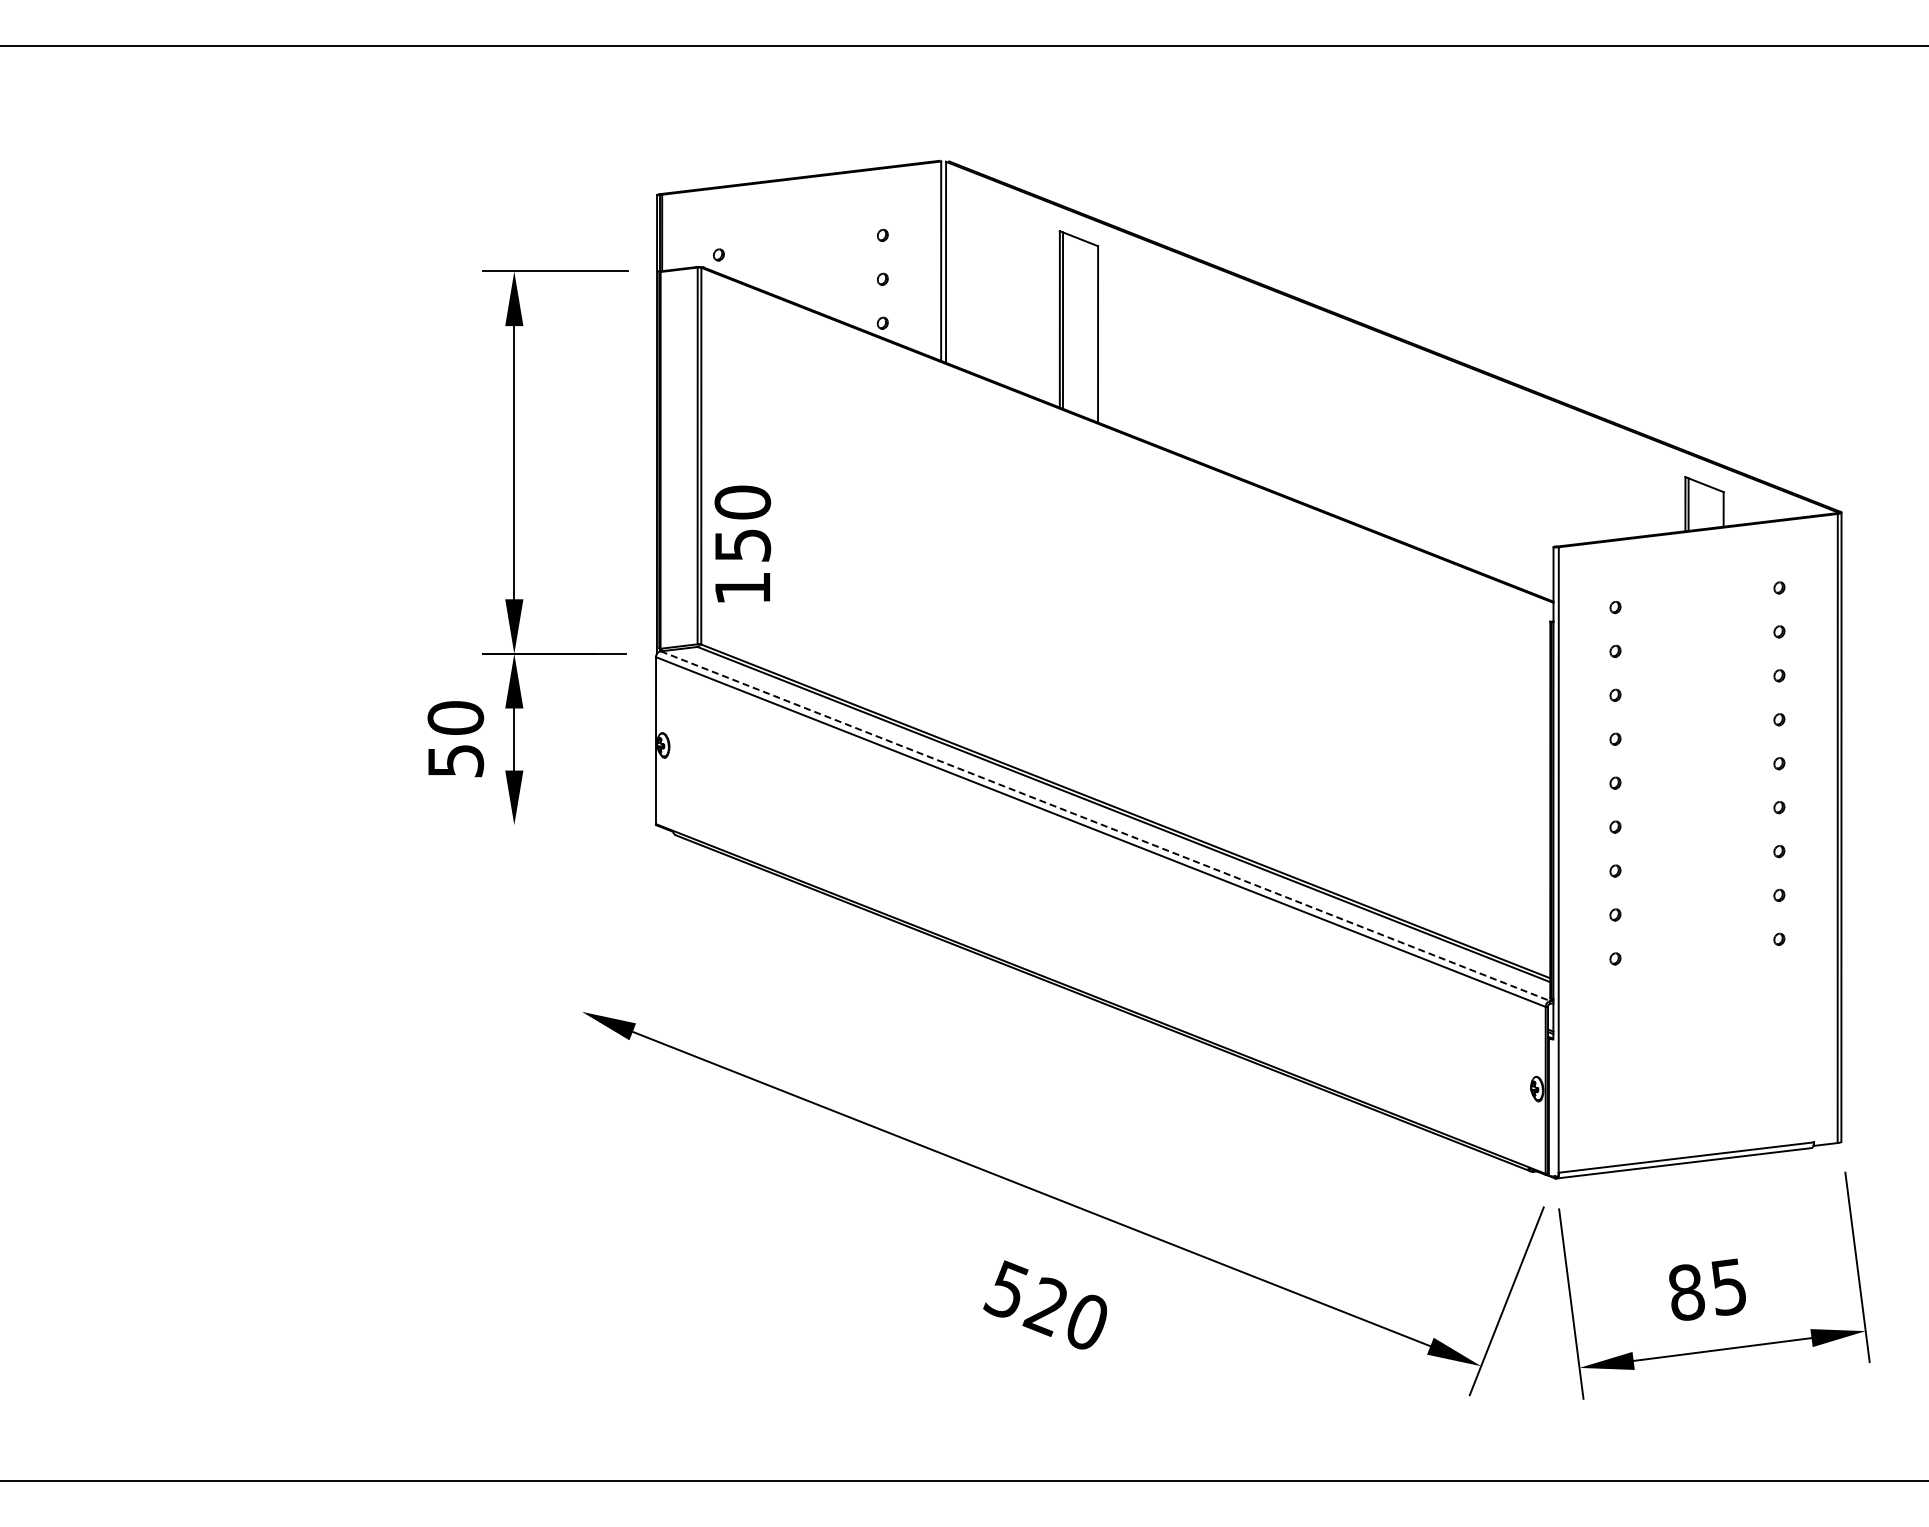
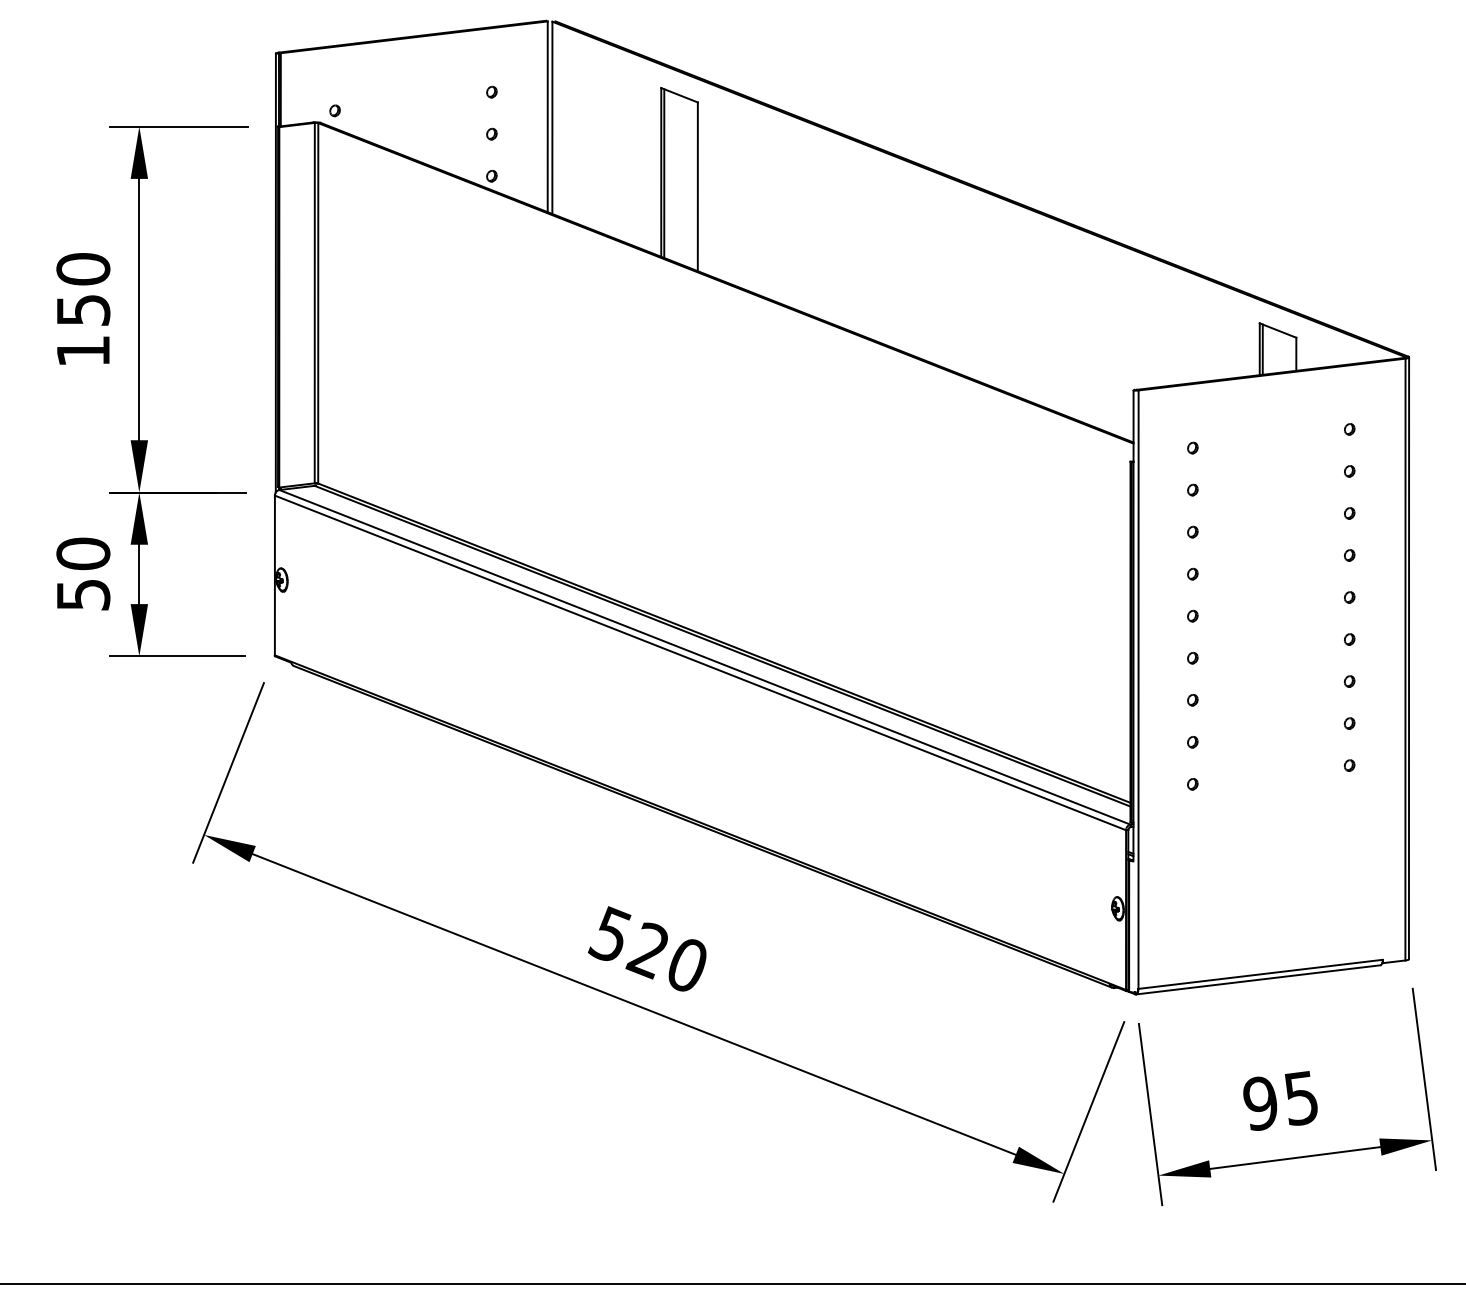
text: (742, 543) -> (83, 308), moved
line: (553, 825) -> (176, 656), added
line: (1105, 826) -> (704, 657), dashed -> solid
line: (607, 946) -> (228, 772), added
text: (1686, 1292) -> (1260, 1103), 85 -> 95
text: (1044, 1304) -> (646, 948), moved

